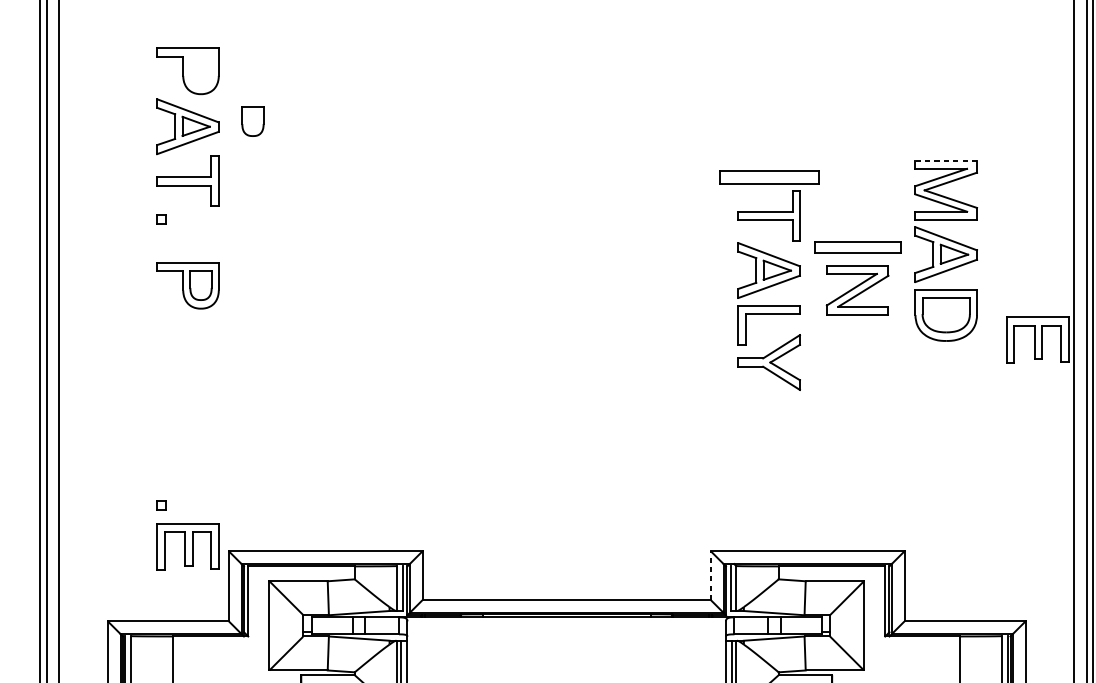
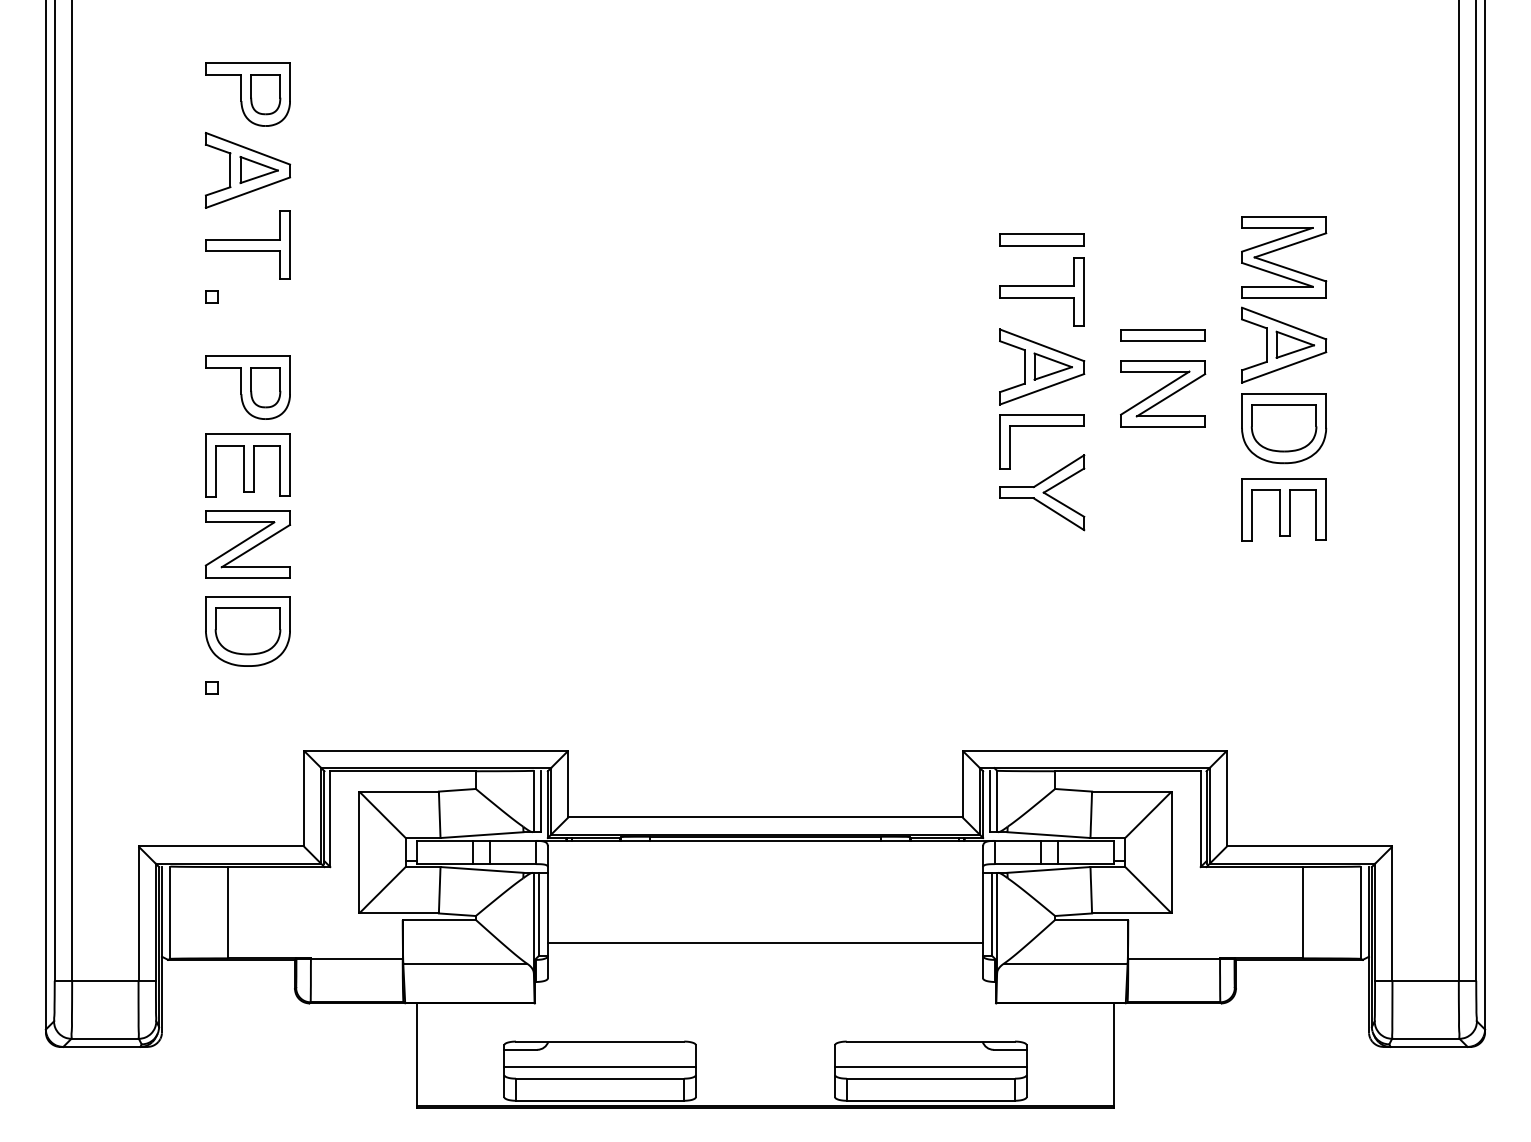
part: (252, 121) -> (265, 94), moved
line: (945, 160) -> (1283, 216), dashed -> solid
part: (768, 177) -> (1041, 239), size x0.62
part: (857, 247) -> (1162, 335), size x0.71
part: (1037, 339) -> (1283, 509), moved
part: (187, 400) -> (247, 544), added
part: (187, 464) -> (247, 631), added
part: (187, 546) -> (247, 465), moved
line: (710, 575) -> (962, 783), dashed -> solid

